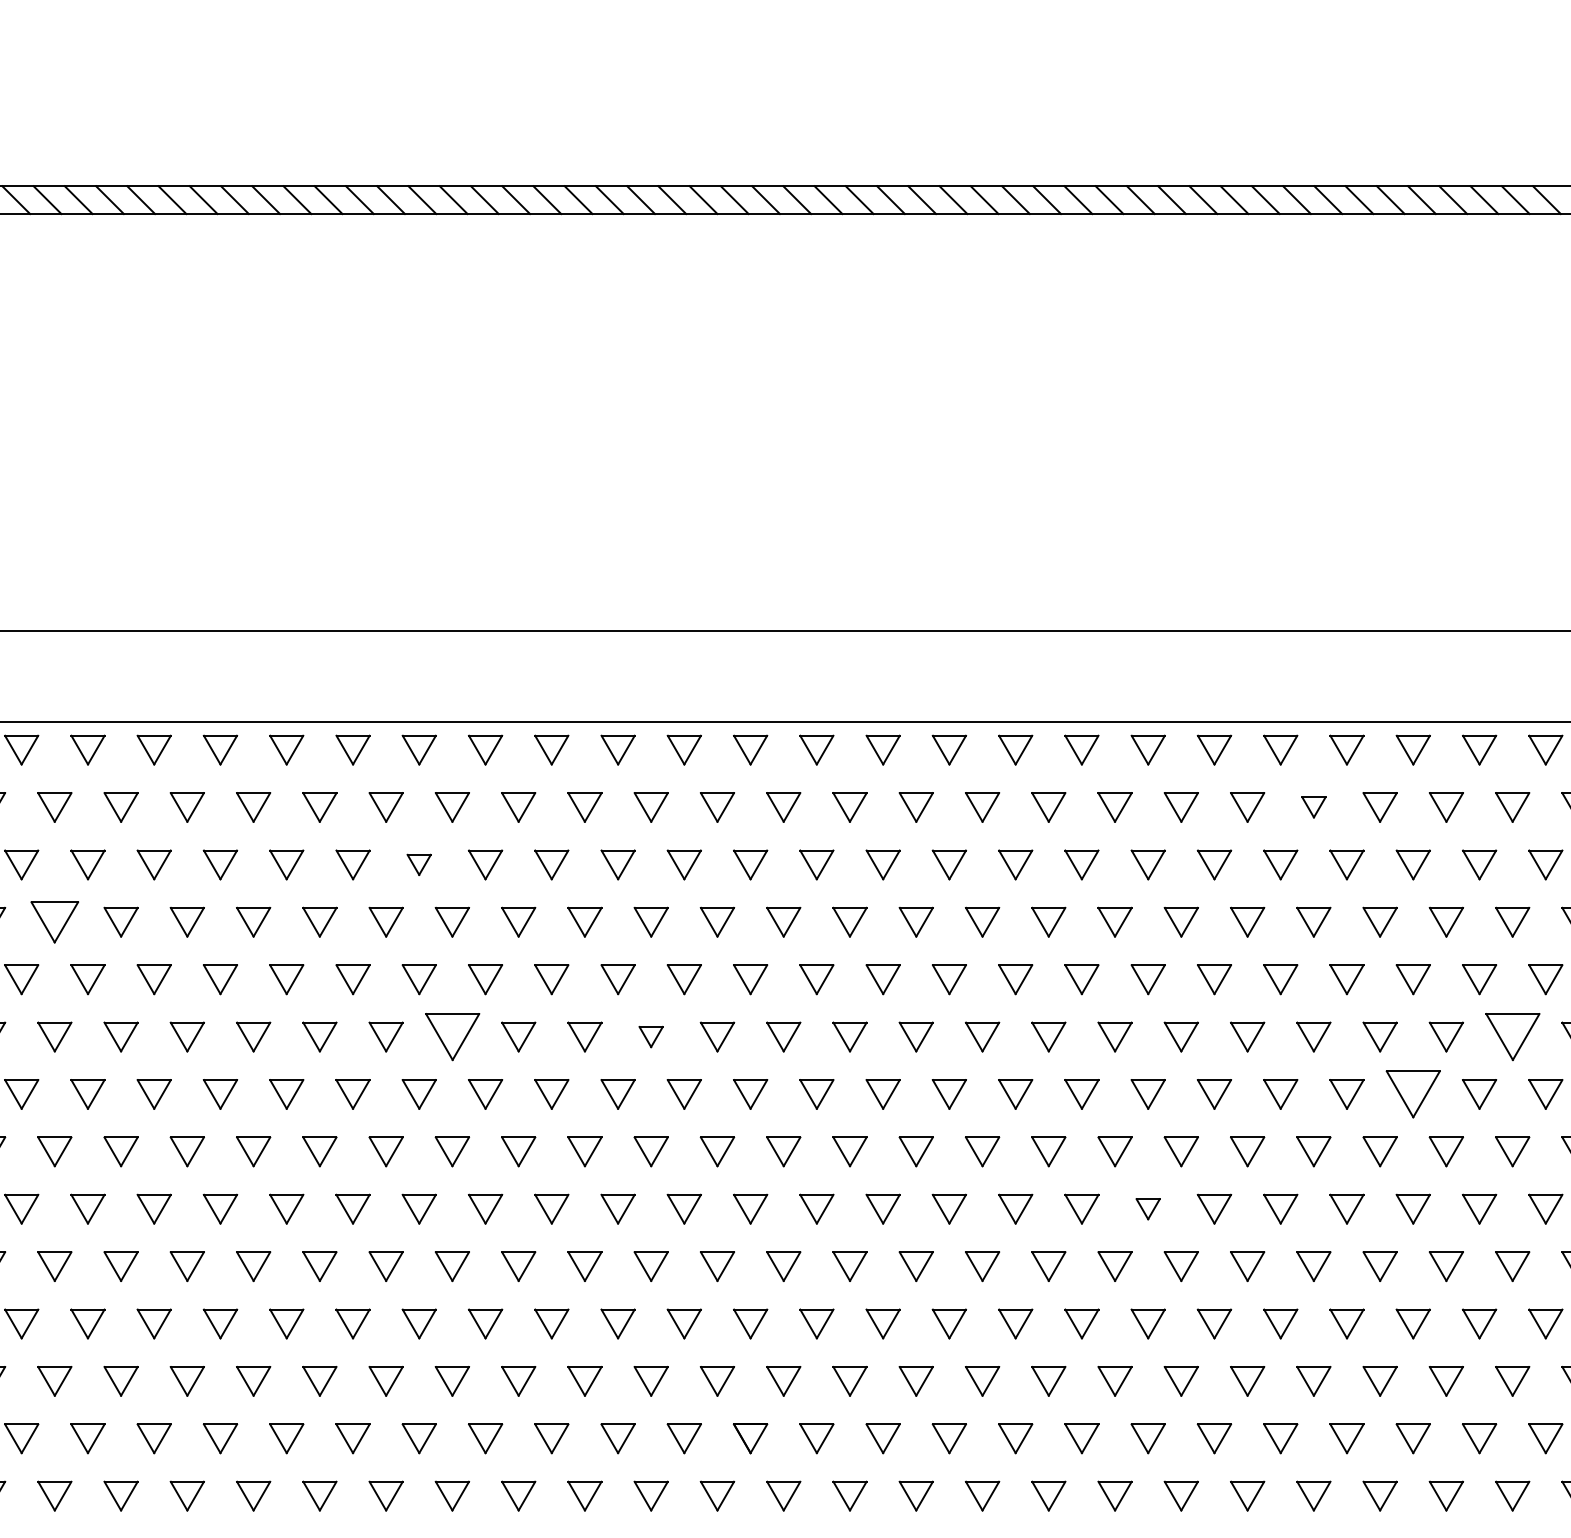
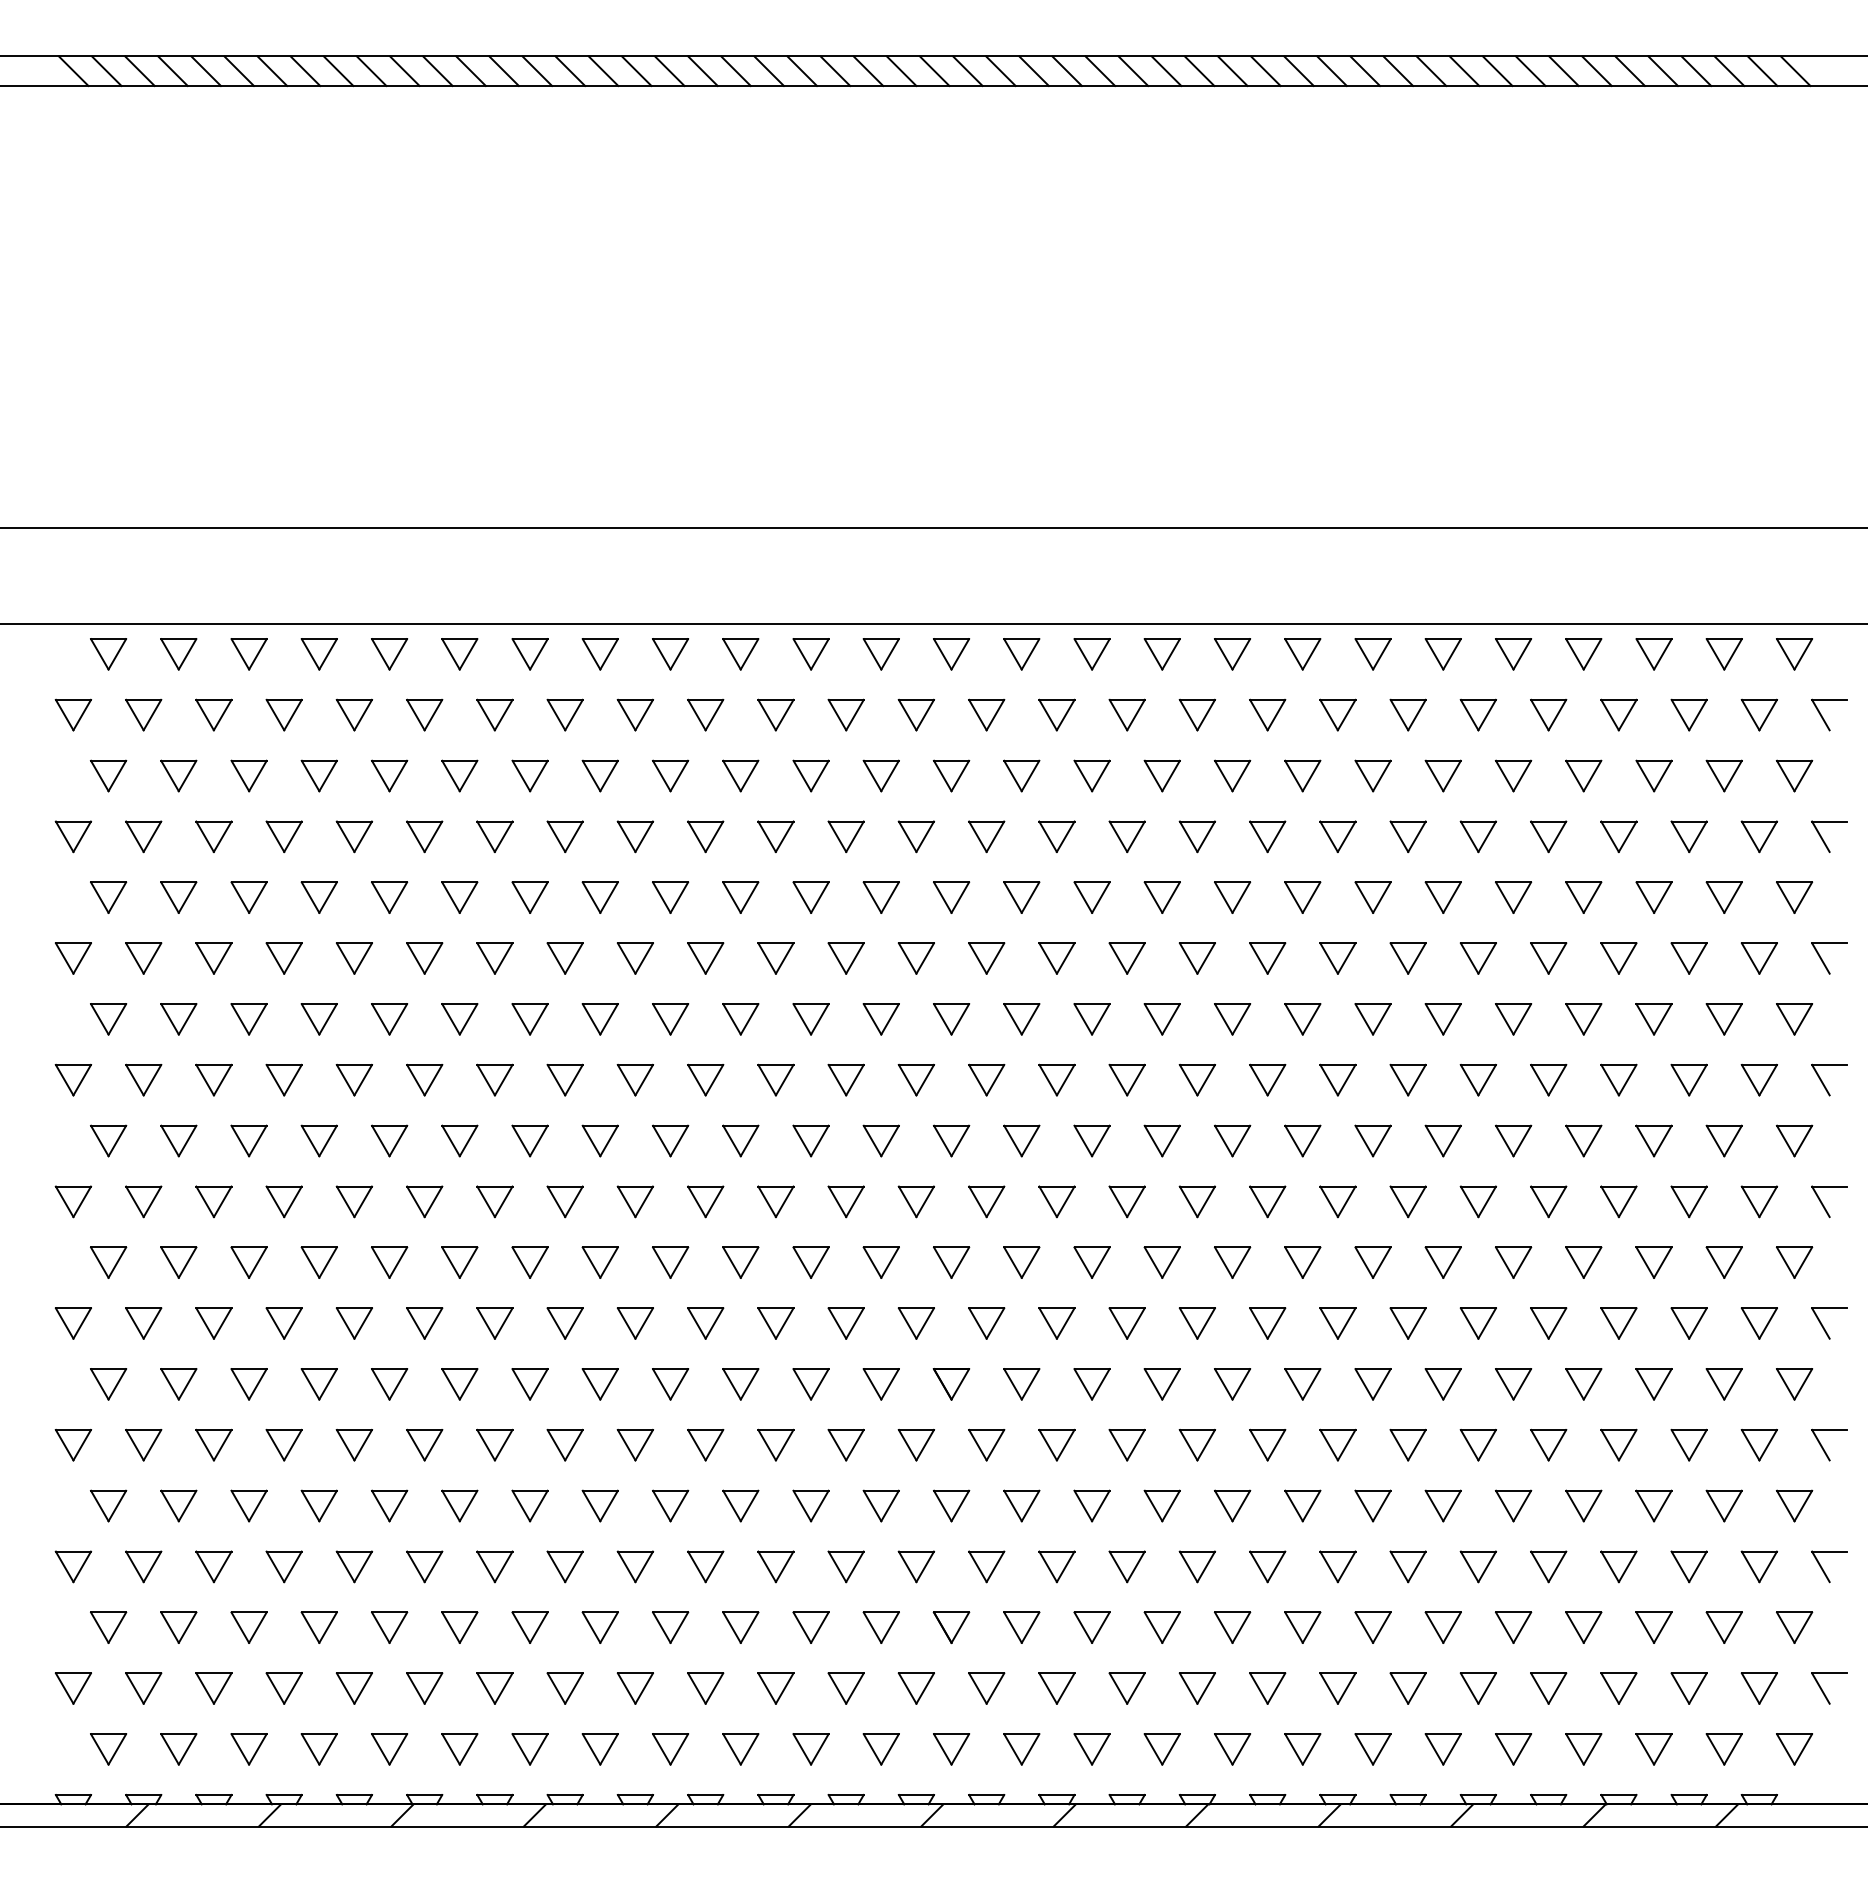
part: (1313, 806) -> (1548, 714), size x1.43
part: (418, 864) -> (599, 775), size x1.43
part: (54, 921) -> (213, 836), size x0.71
part: (451, 1037) -> (634, 958), size x0.62
part: (650, 1037) -> (845, 958), size x1.43
part: (1511, 1037) -> (1758, 958), size x0.62
part: (1412, 1094) -> (1653, 1019), size x0.62
part: (1147, 1208) -> (1372, 1140), size x1.43

